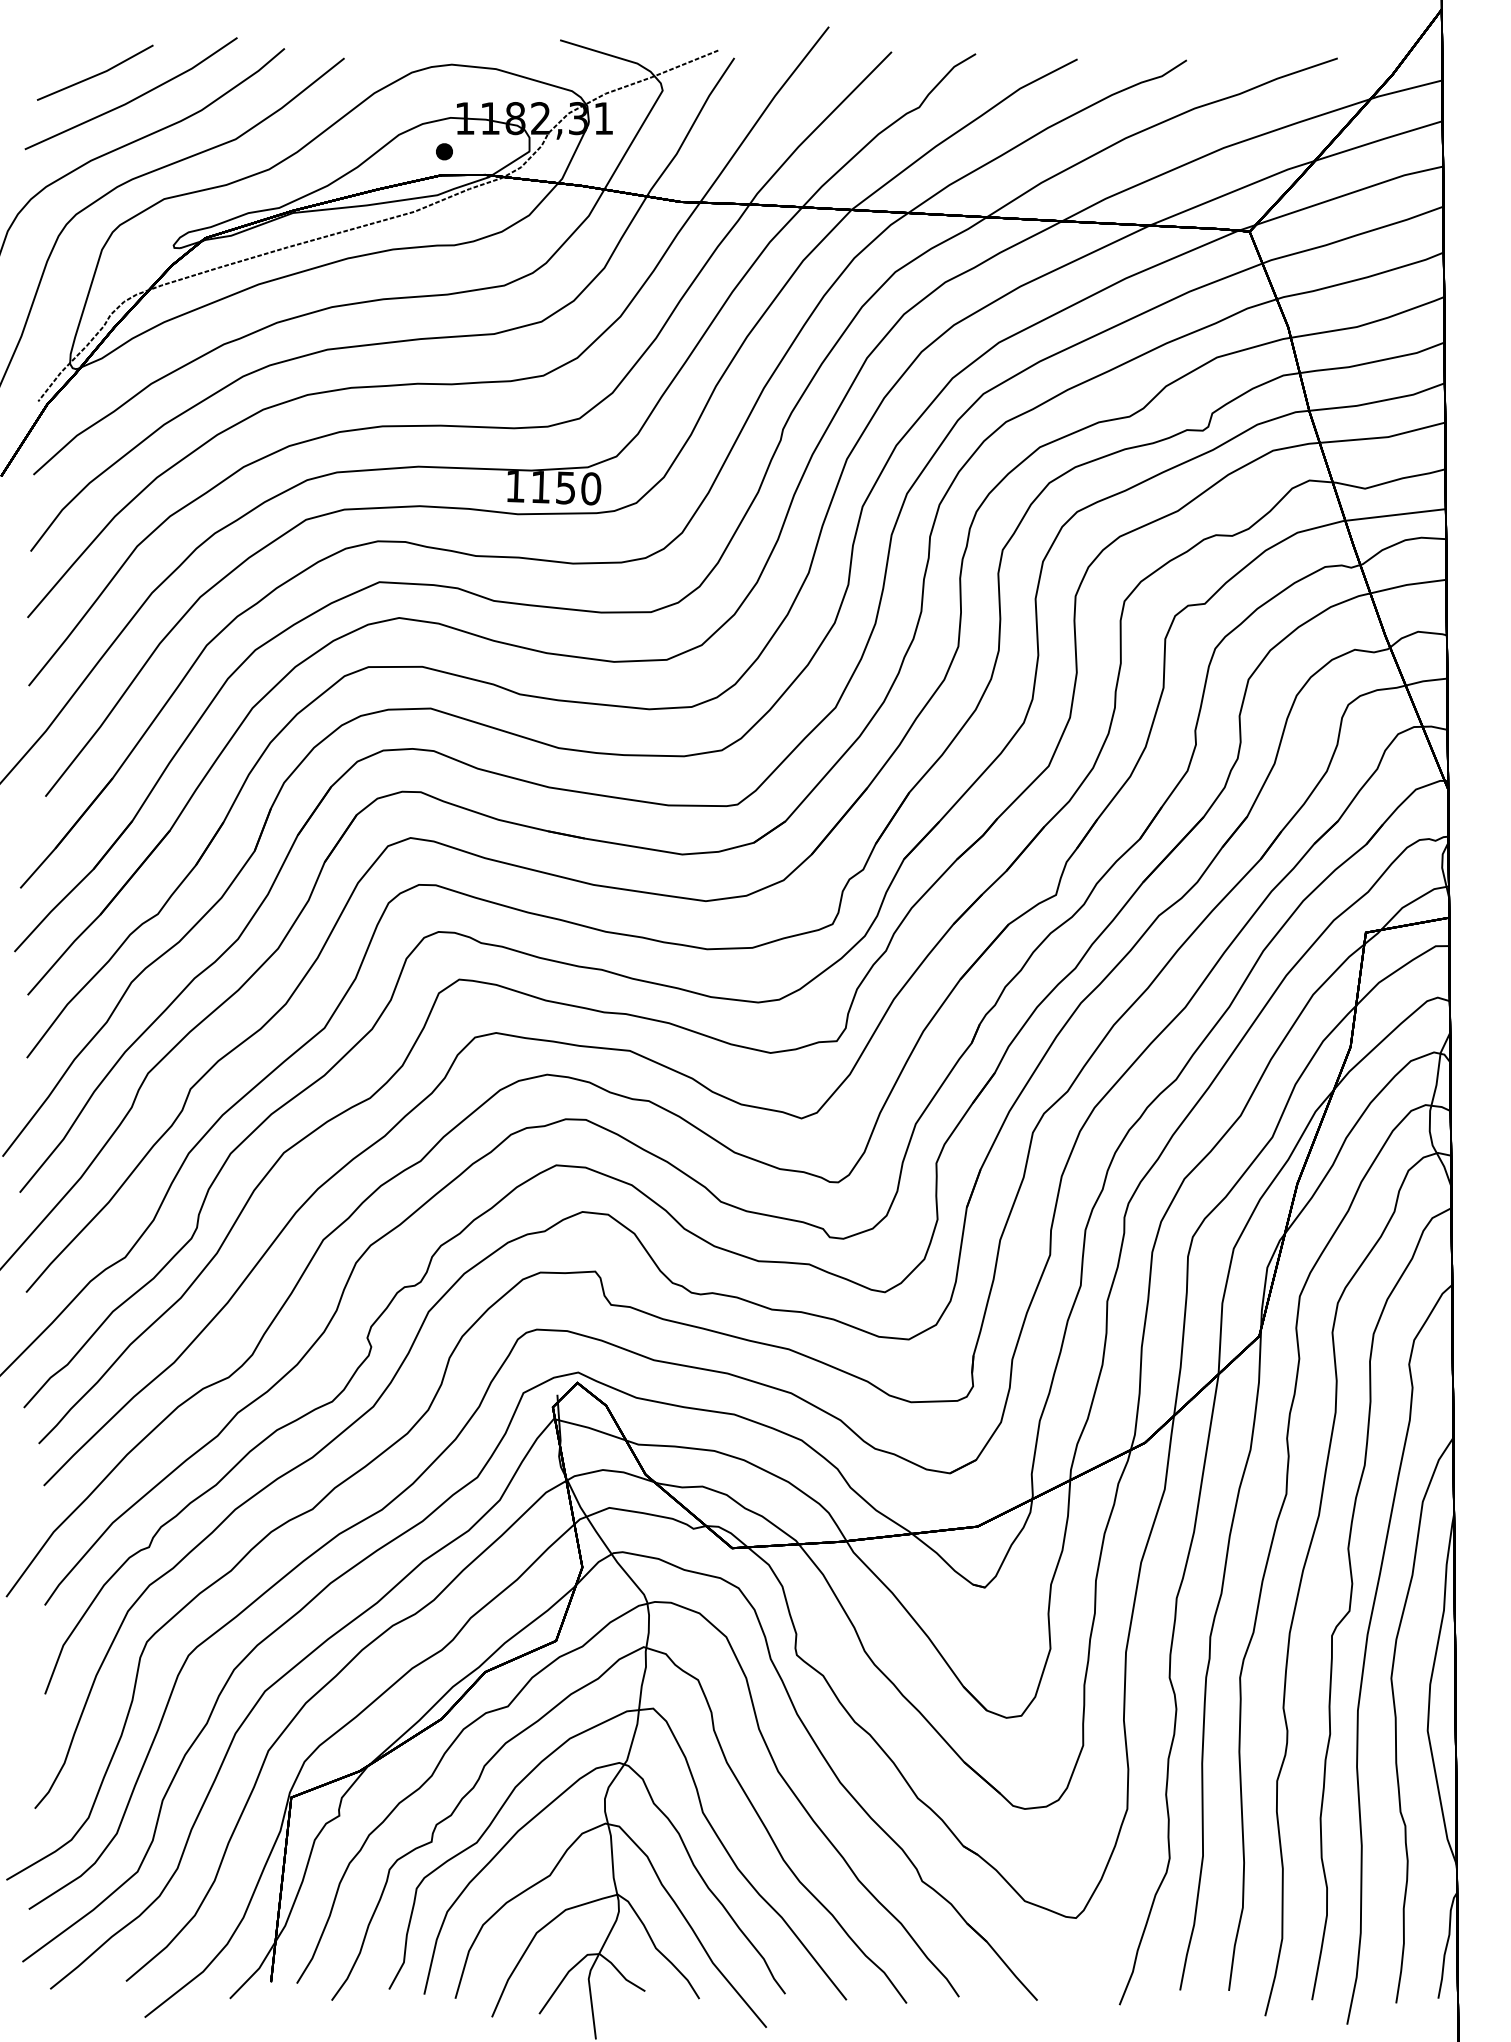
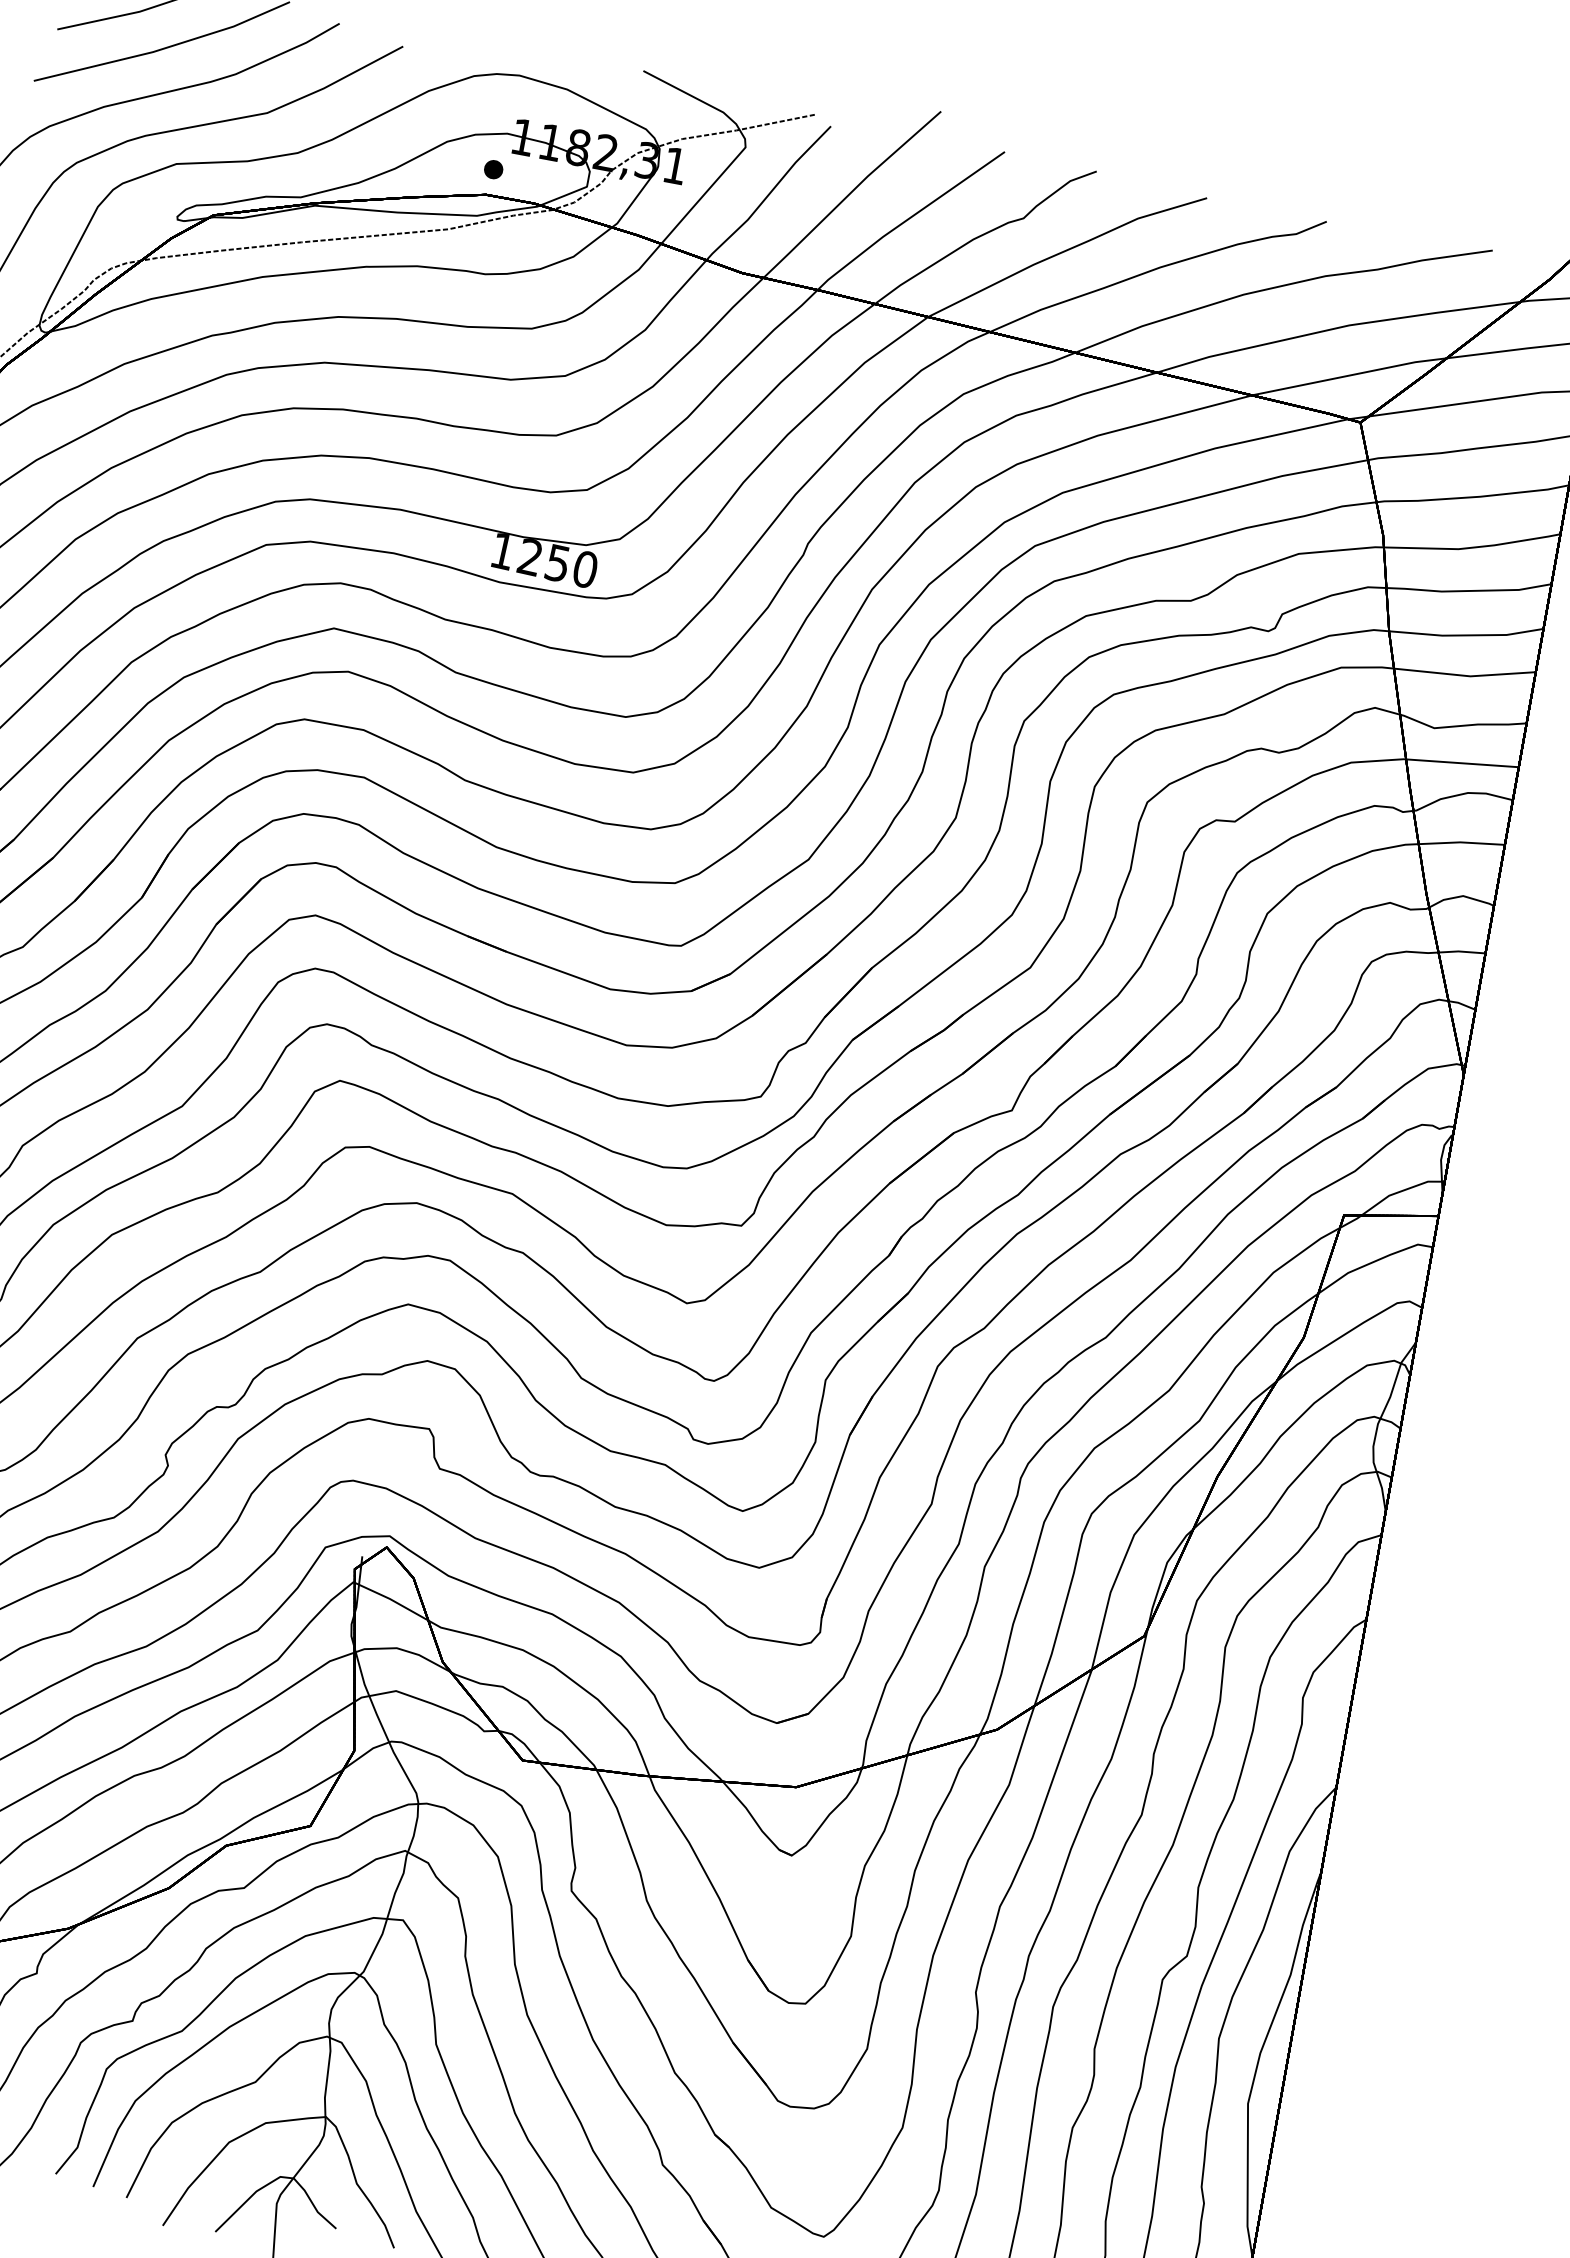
text: (539, 487) -> (528, 557), 1150 -> 1250

